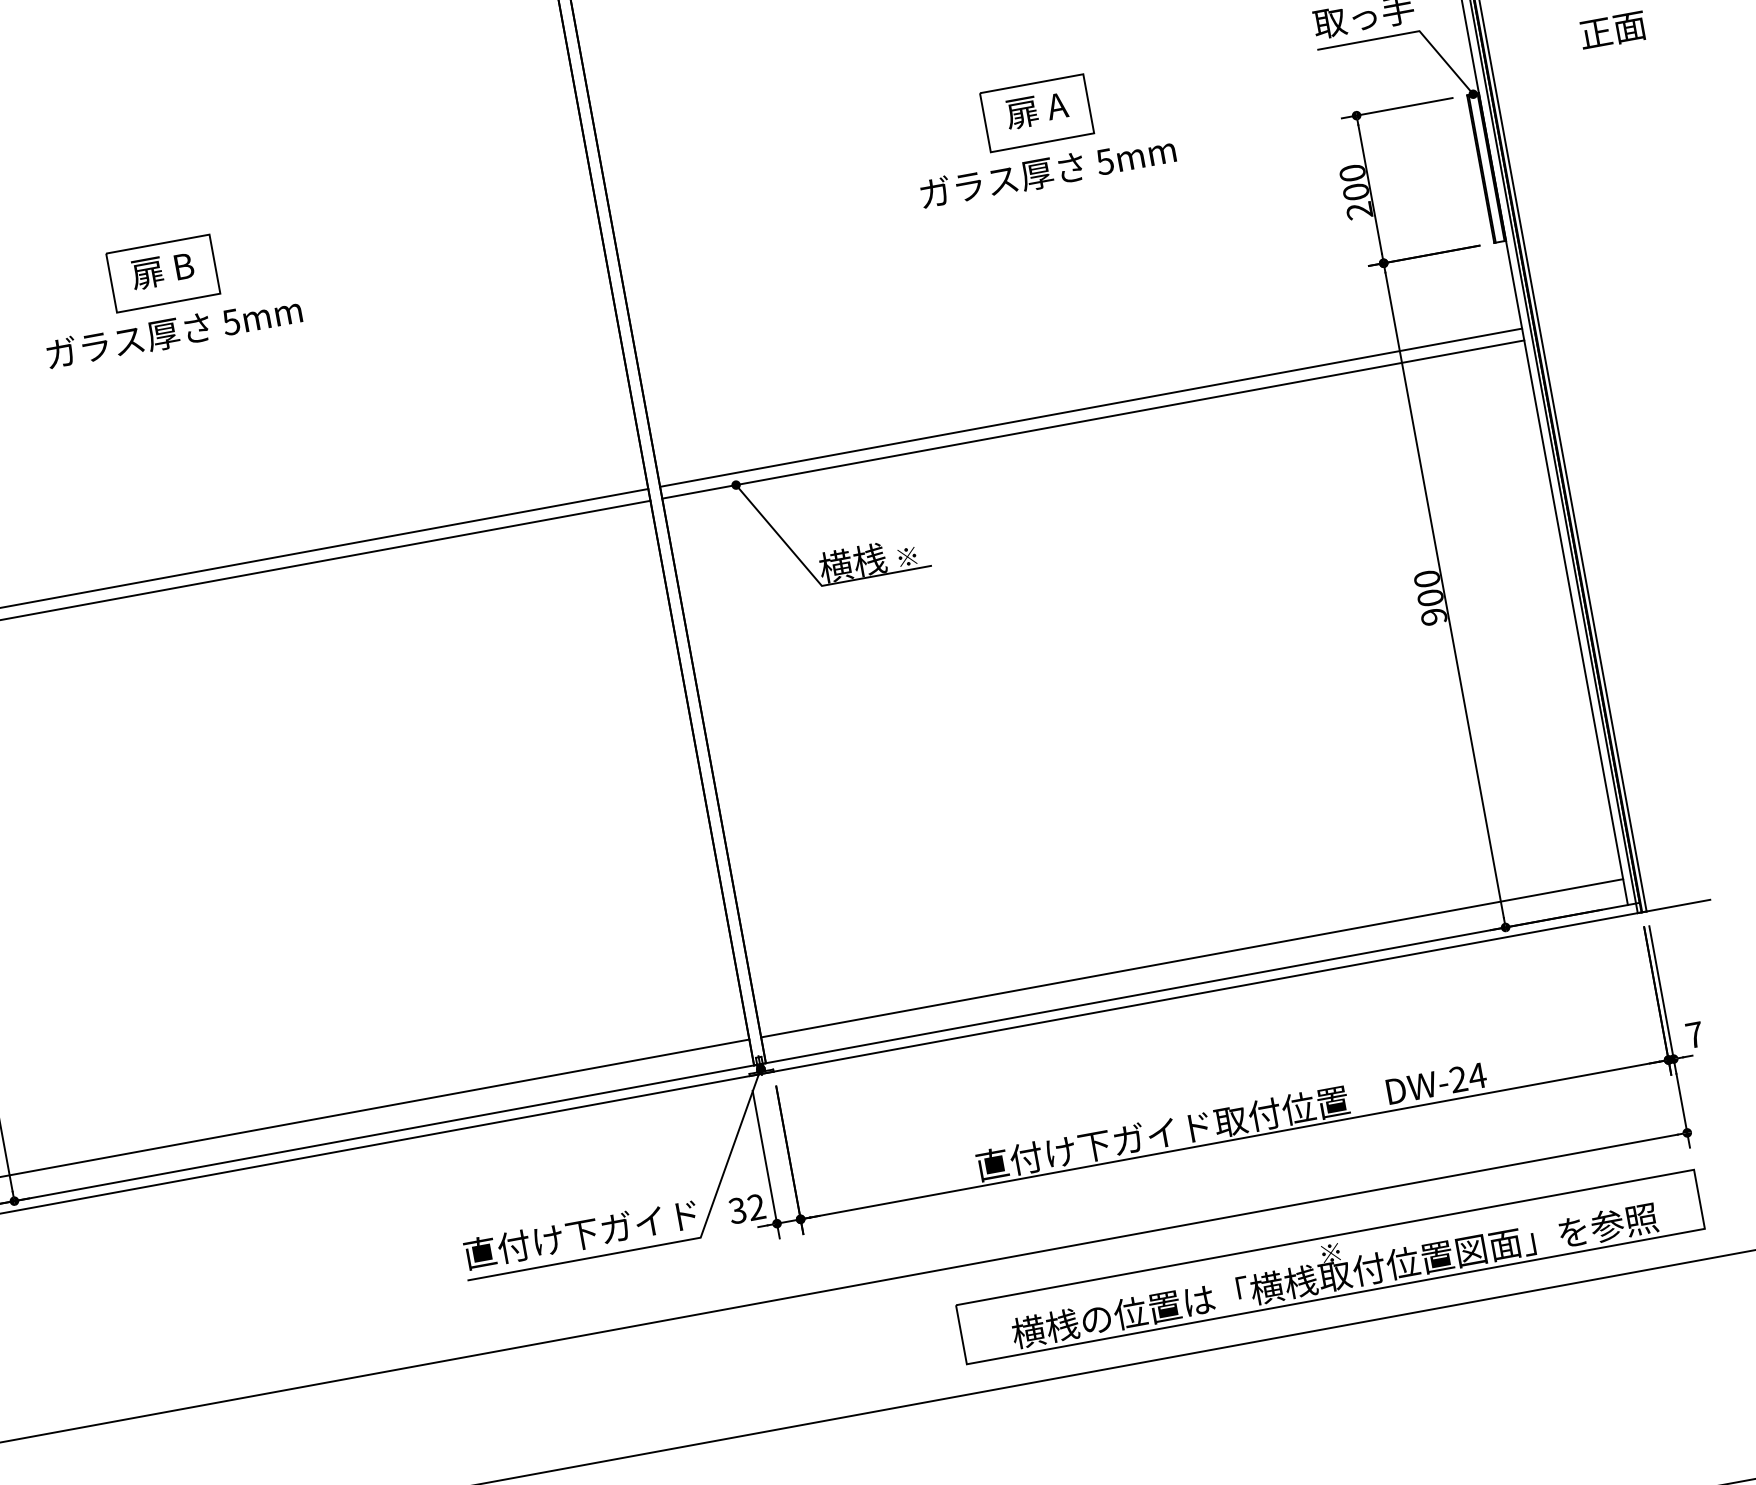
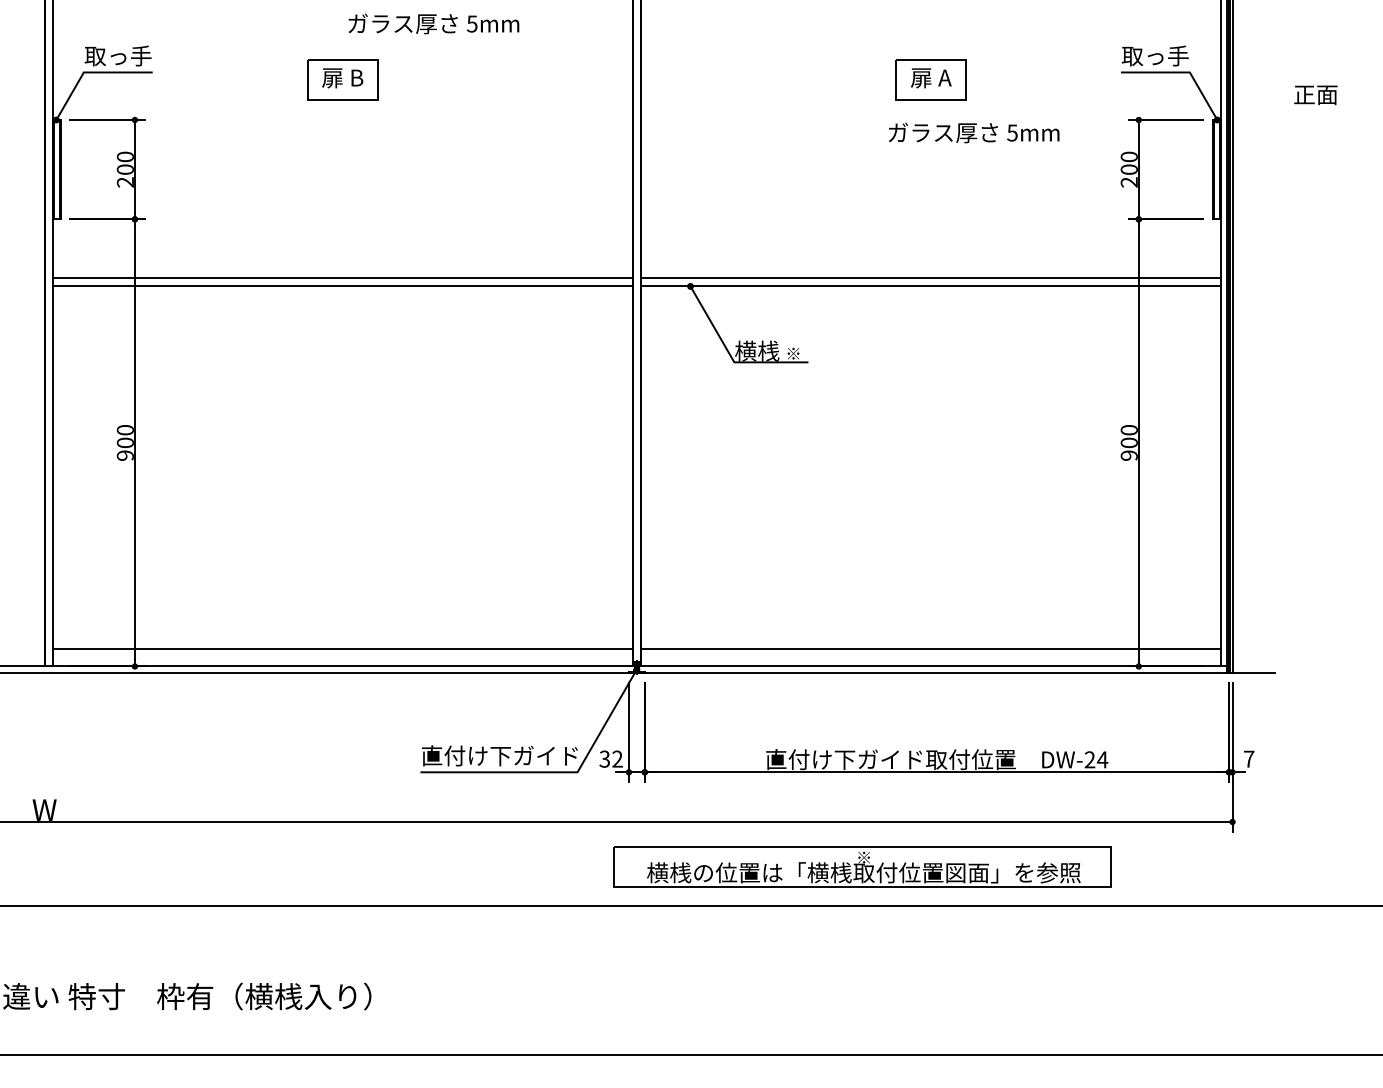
text: (1048, 171) -> (974, 132), moved
text: (173, 332) -> (433, 23), moved
part: (1330, 1266) -> (862, 866), moved

